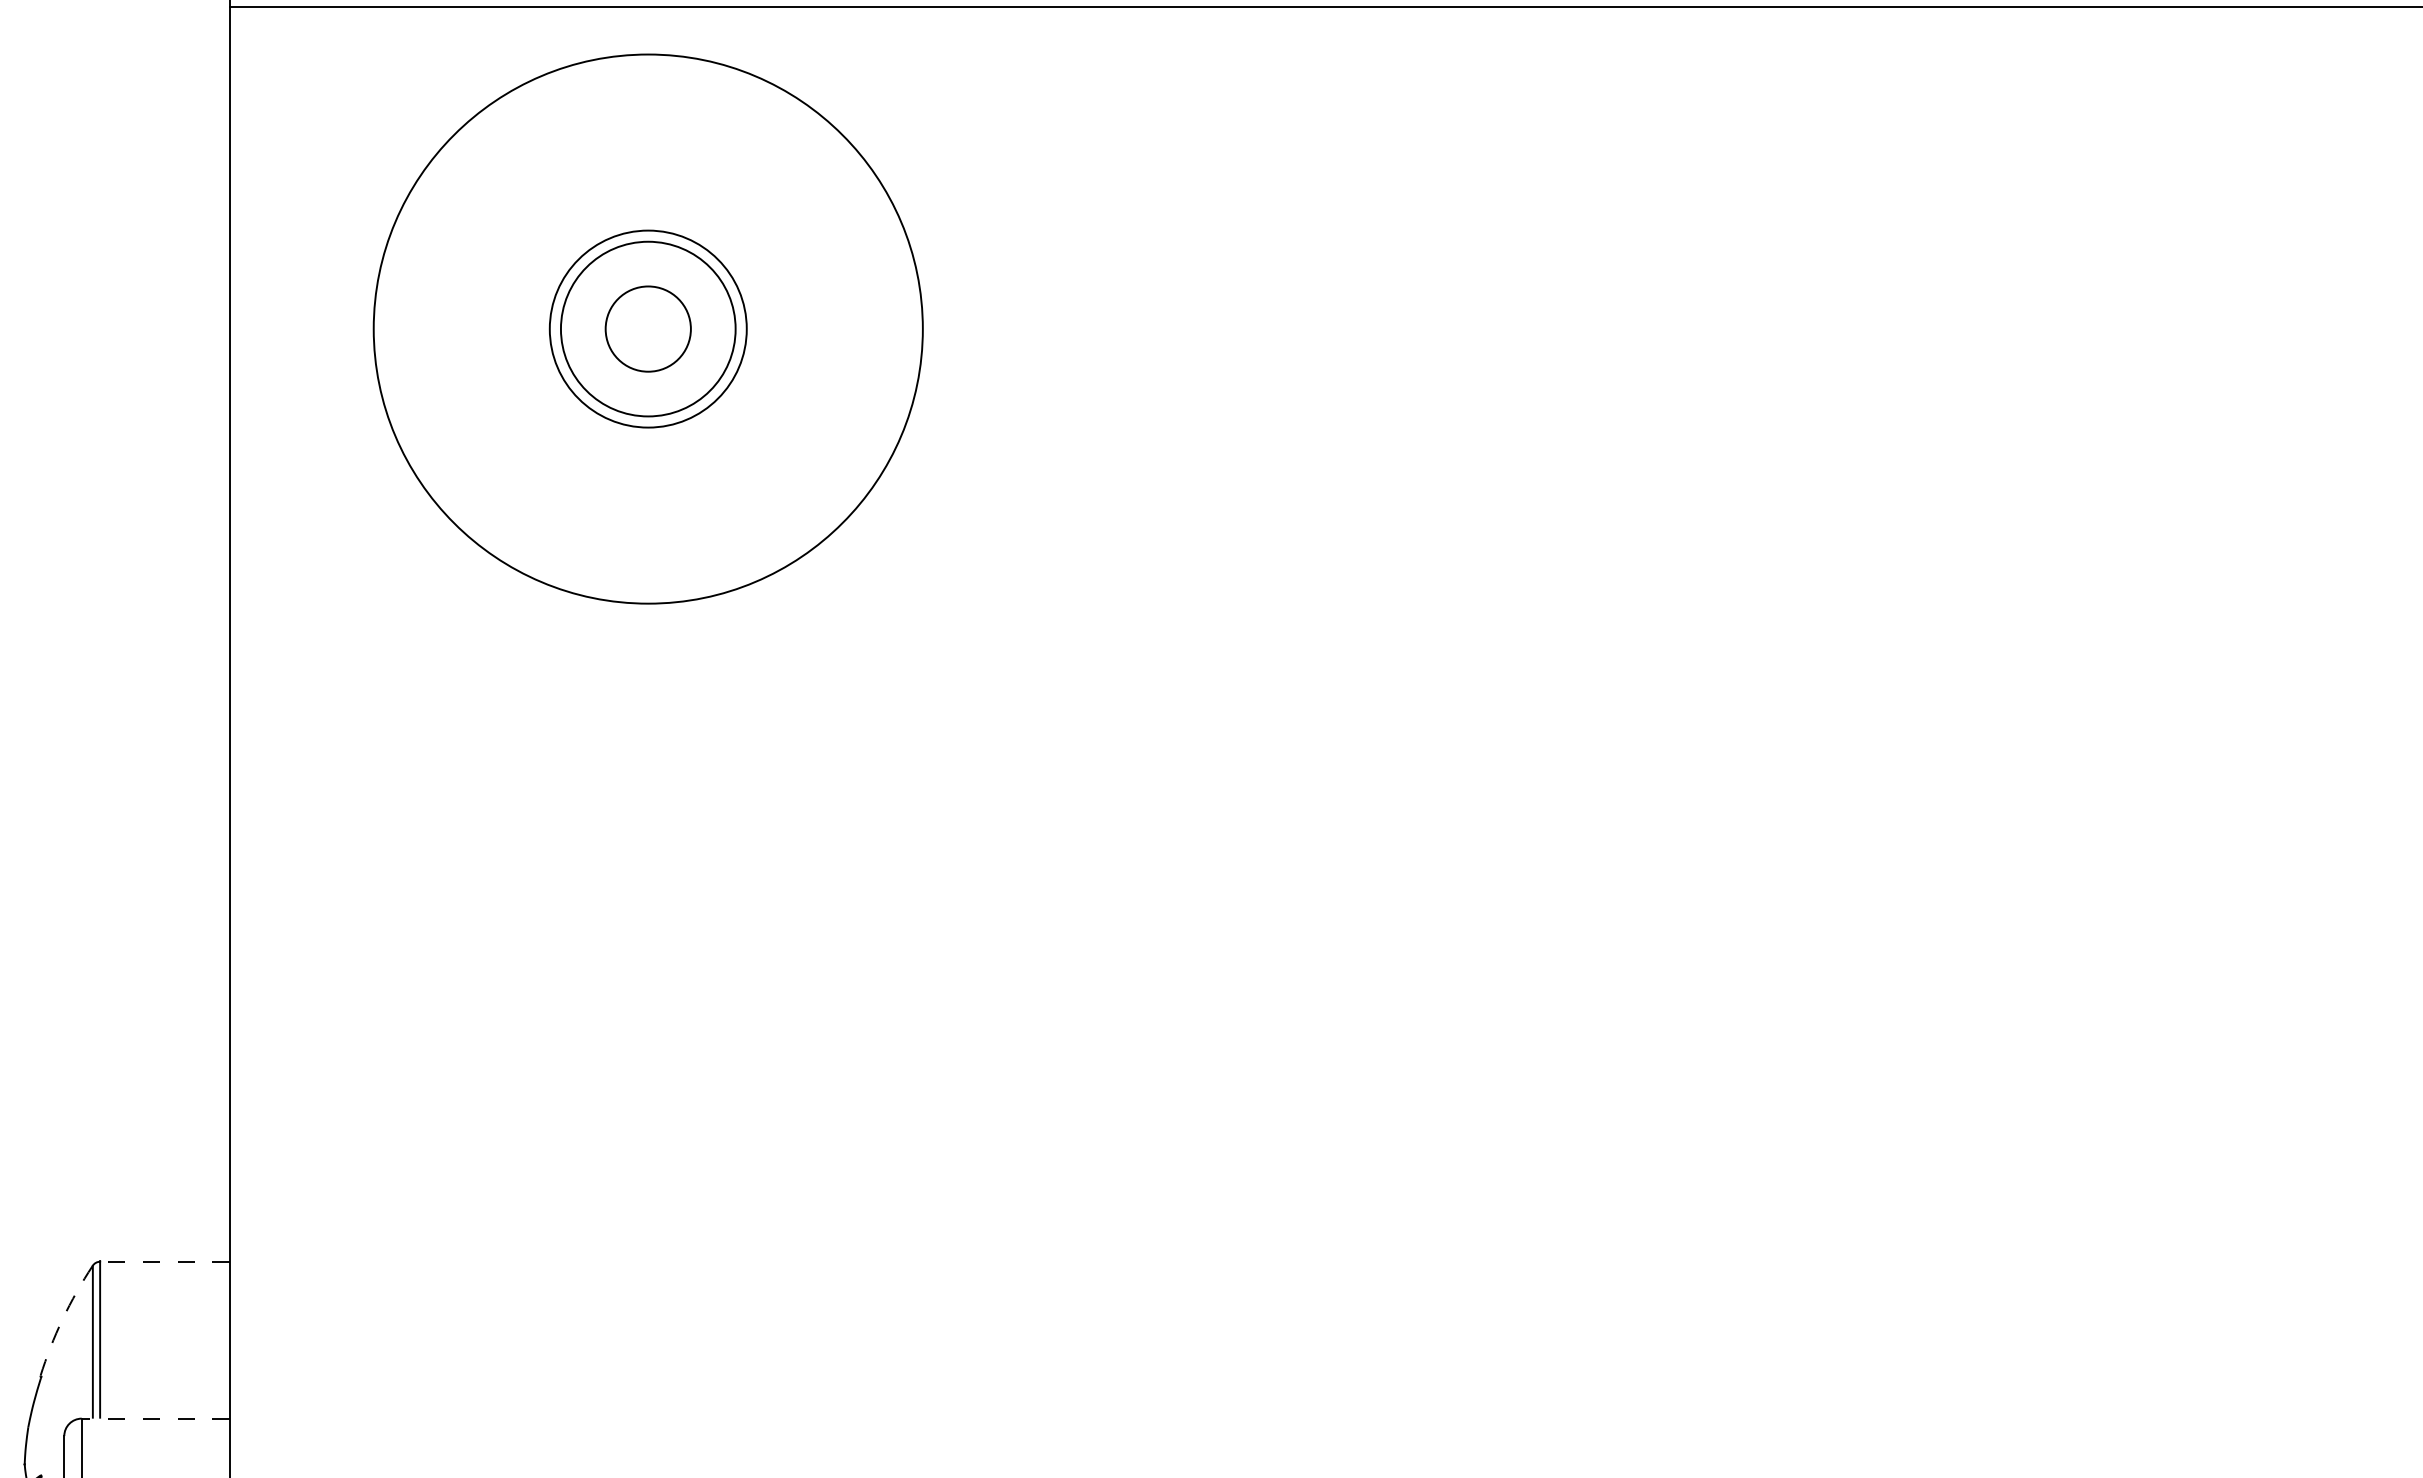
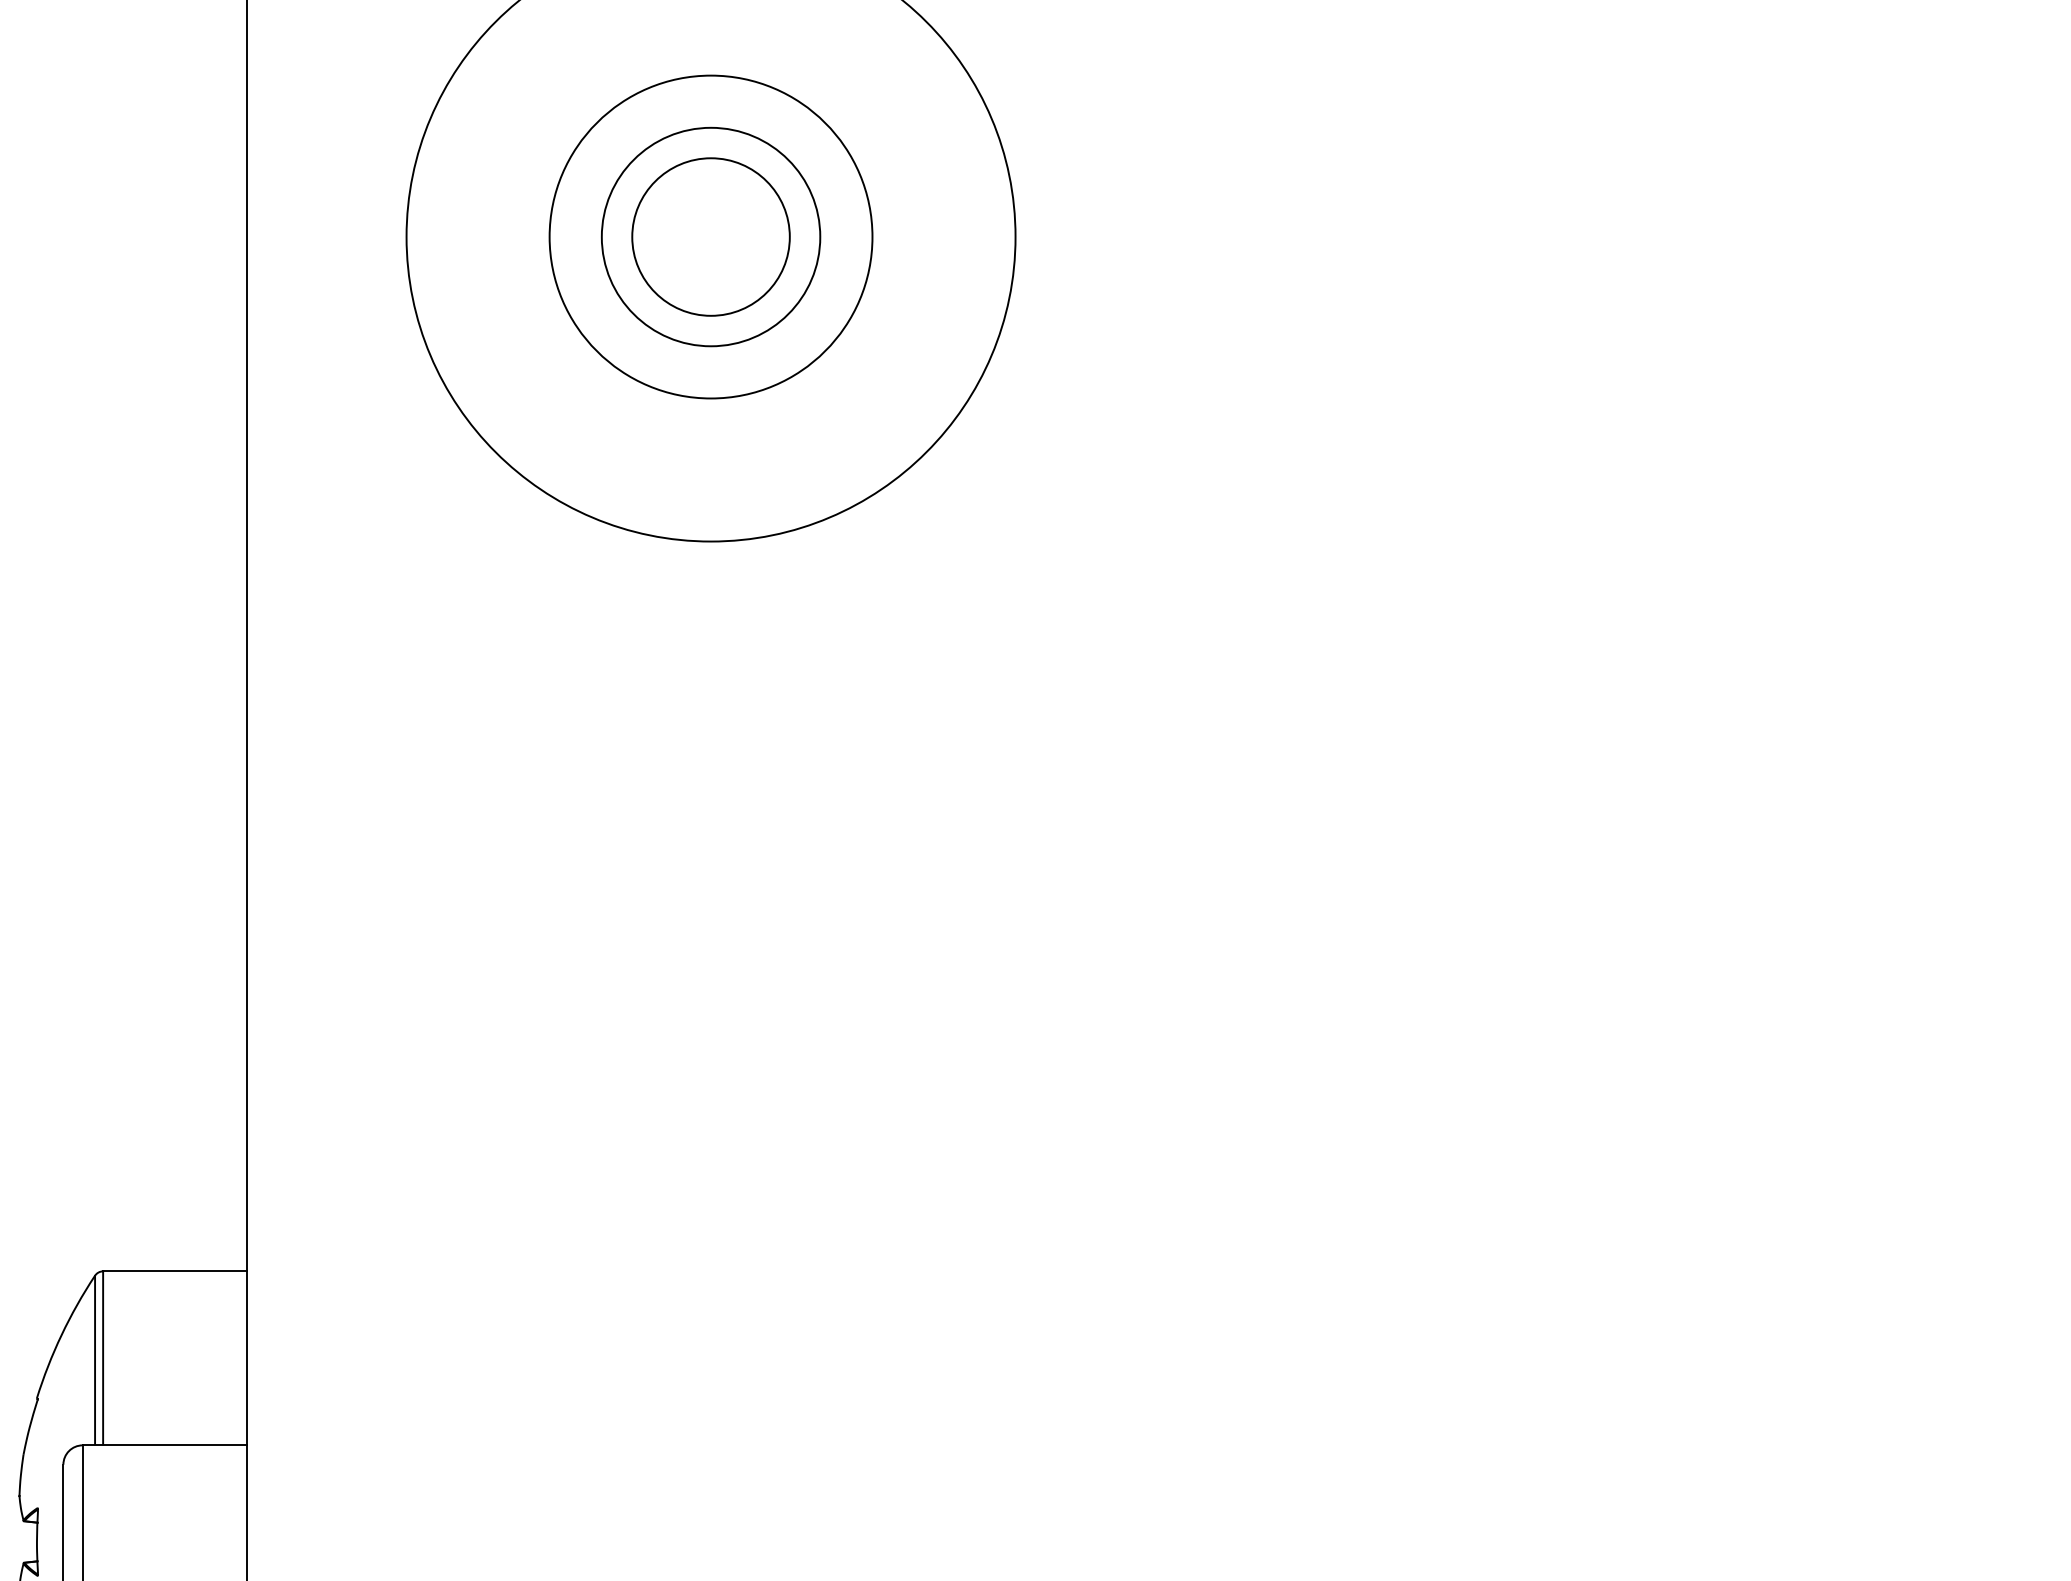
circle: (647, 328) -> (710, 236), size x1.67
circle: (648, 329) -> (711, 237), size x1.67
line: (165, 1261) -> (175, 1271), dashed -> solid
arc: (62, 1319) -> (61, 1335), dashed -> solid
line: (155, 1418) -> (164, 1445), dashed -> solid

